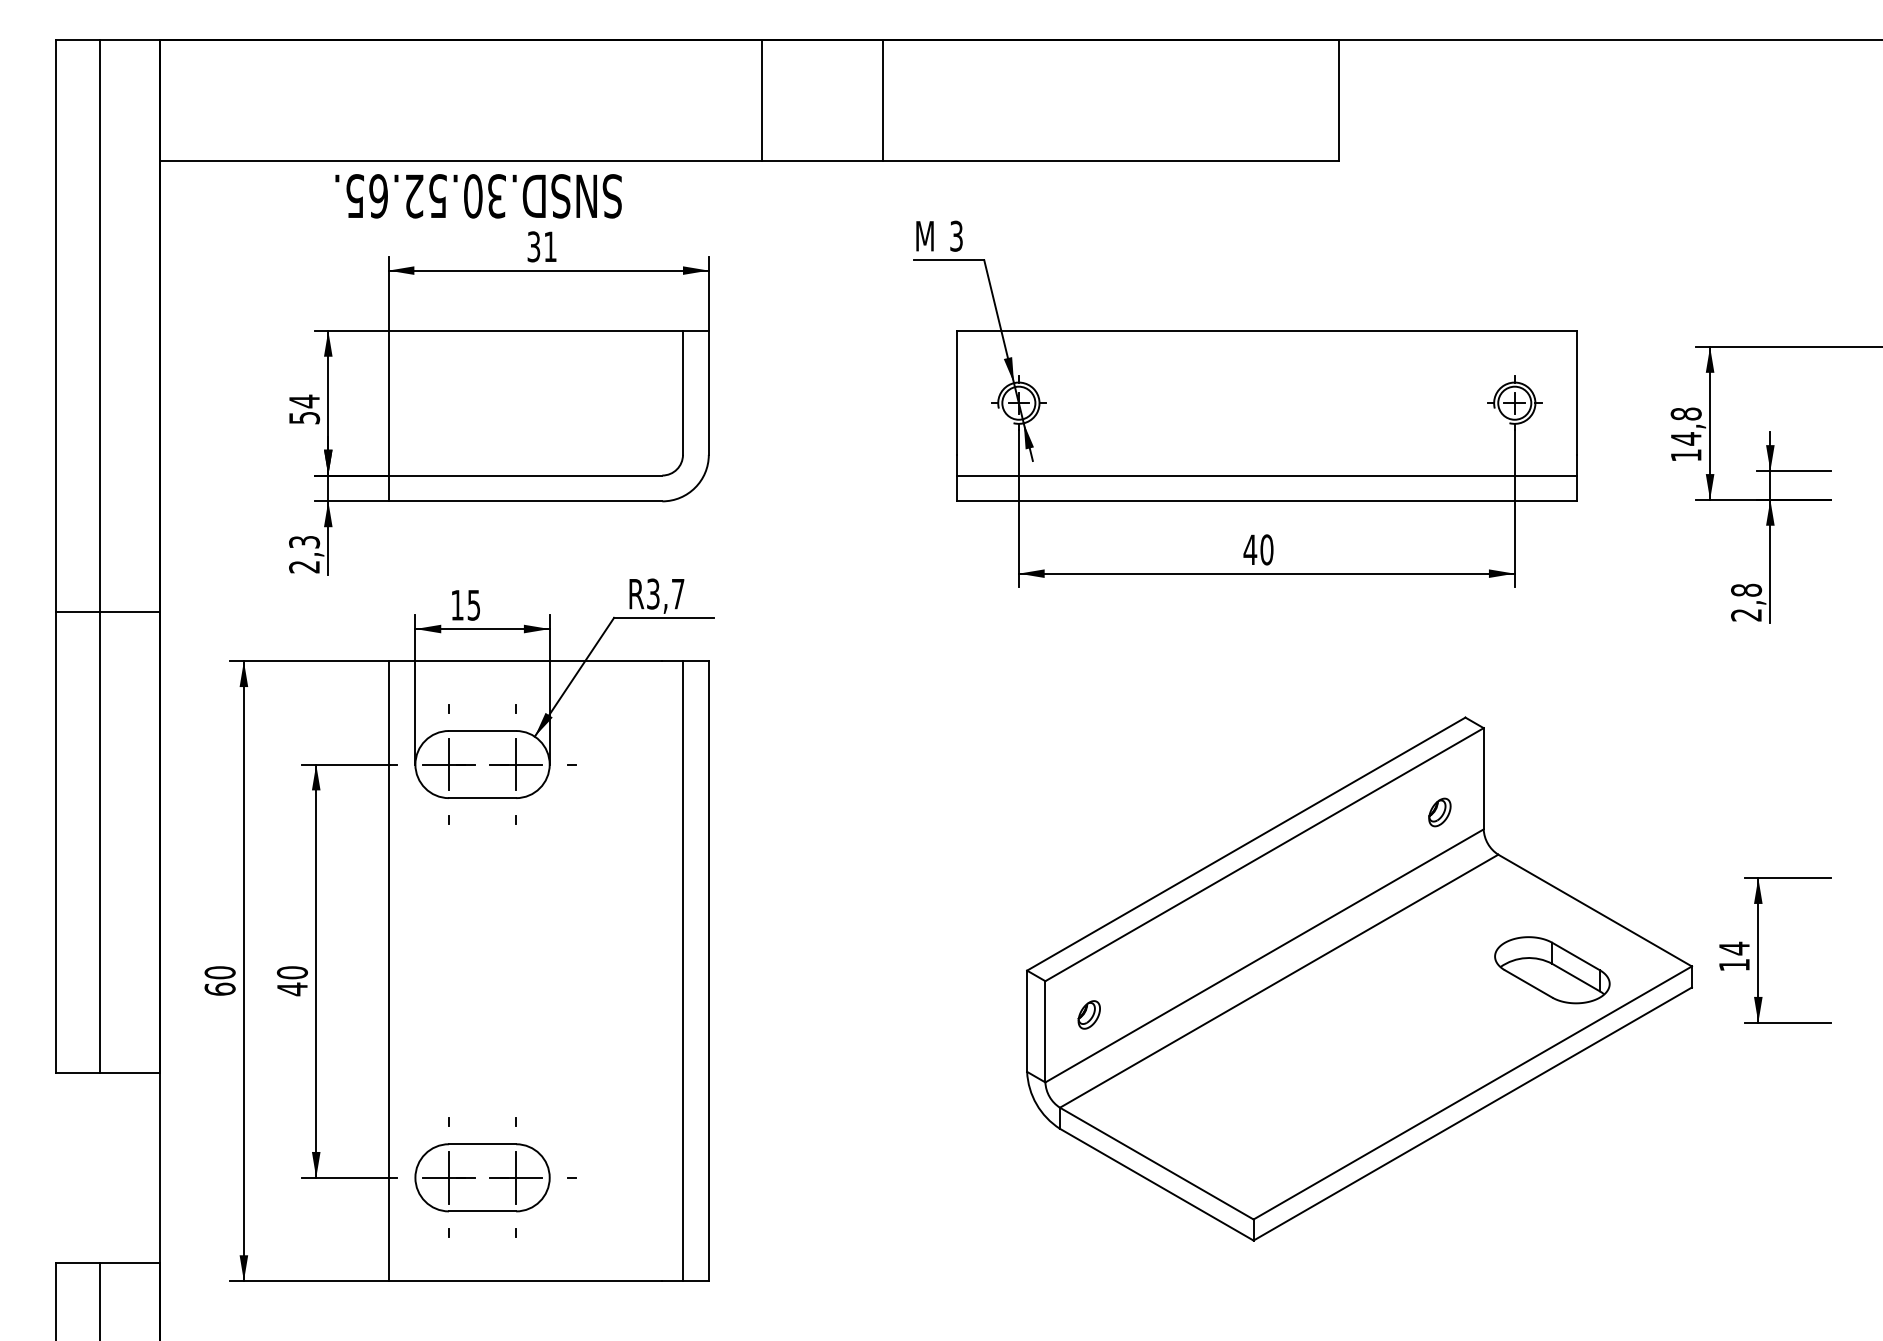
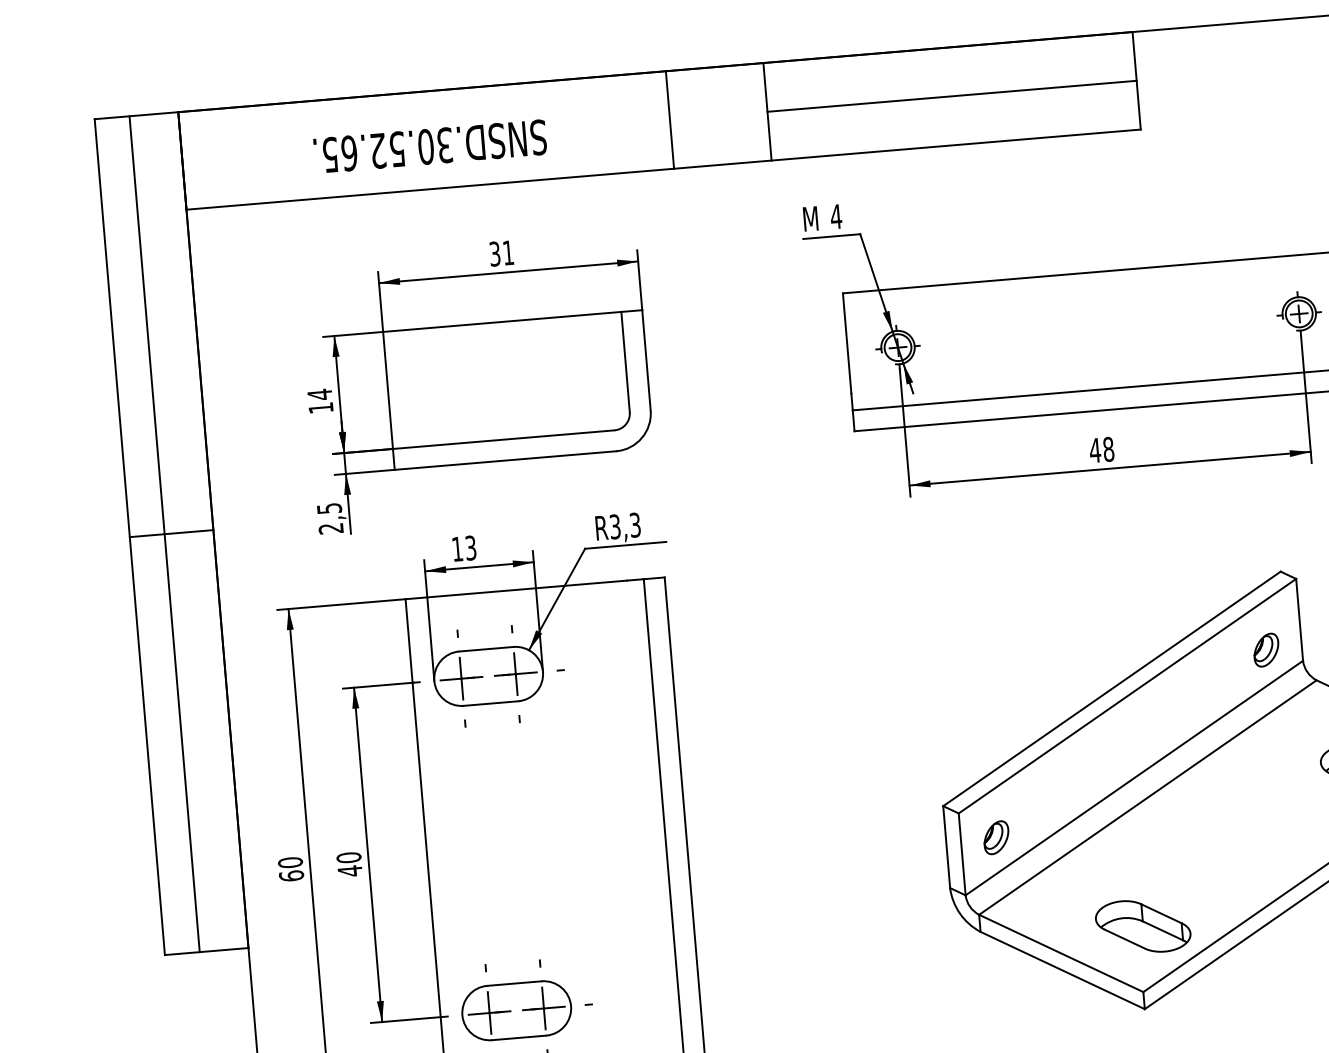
line: (1110, 100) -> (951, 96), added
text: (478, 196) -> (430, 146), moved
text: (956, 235) -> (836, 216), 3 -> 4
text: (304, 418) -> (321, 408), 54 -> 14
text: (304, 541) -> (329, 508), 2,3 -> 2,5
text: (1266, 550) -> (1108, 449), 40 -> 48
text: (678, 593) -> (635, 524), R3,7 -> R3,3
text: (474, 604) -> (471, 547), 15 -> 13
line: (107, 611) -> (171, 533), moved
part: (1439, 812) -> (1266, 650), size x1.43
part: (1089, 1014) -> (996, 837), size x1.43
part: (1260, 1138) -> (1143, 926), added

